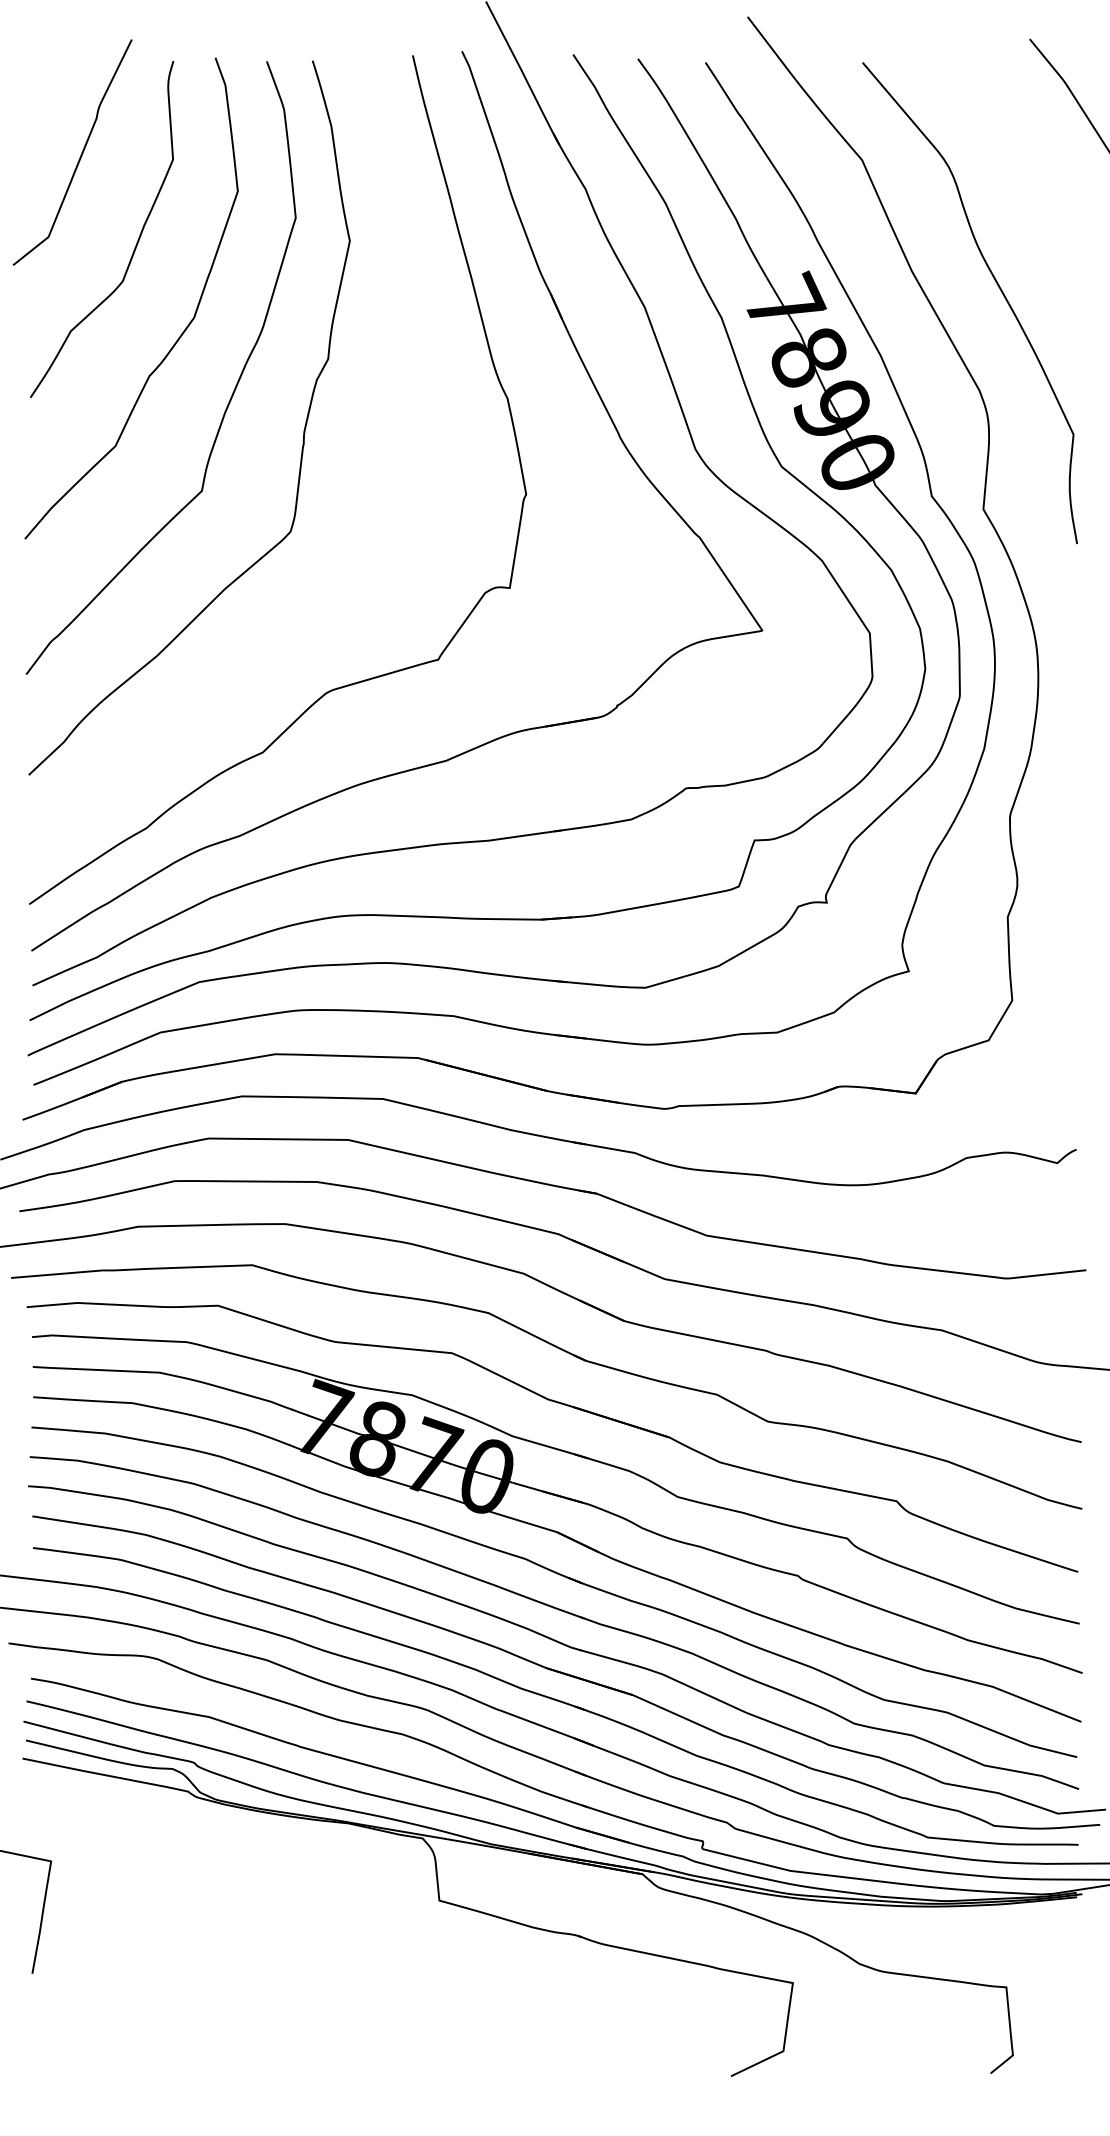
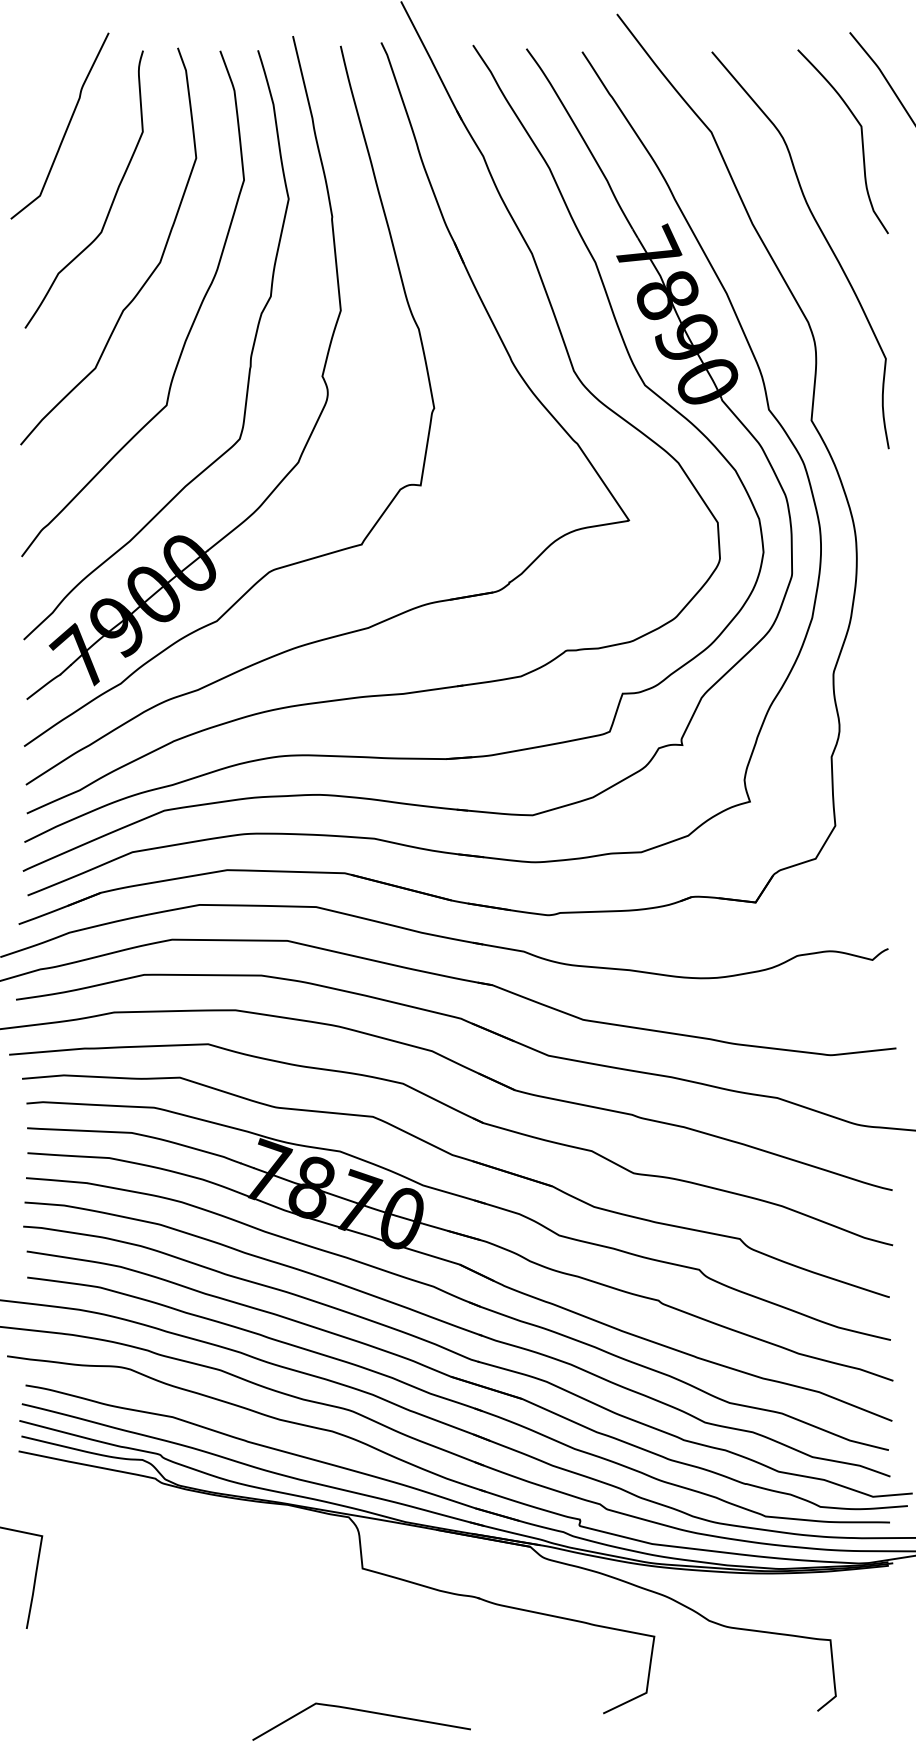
curve: (1044, 171) -> (861, 141), added
part: (389, 455) -> (321, 376), added
curve: (441, 2074) -> (364, 1712), added

